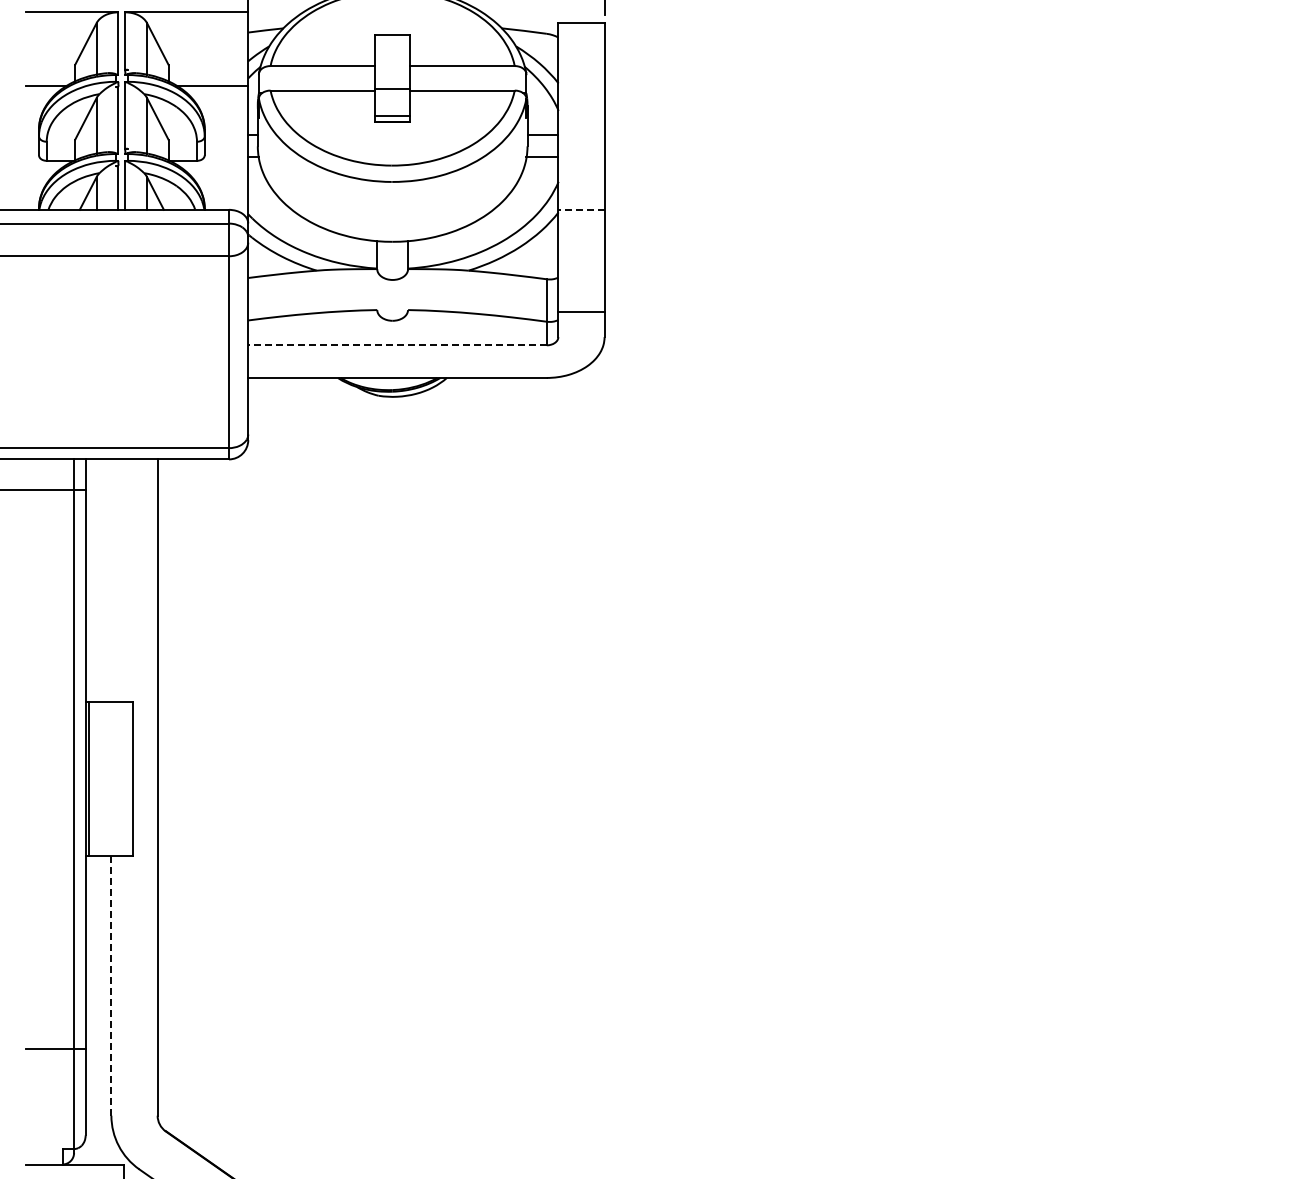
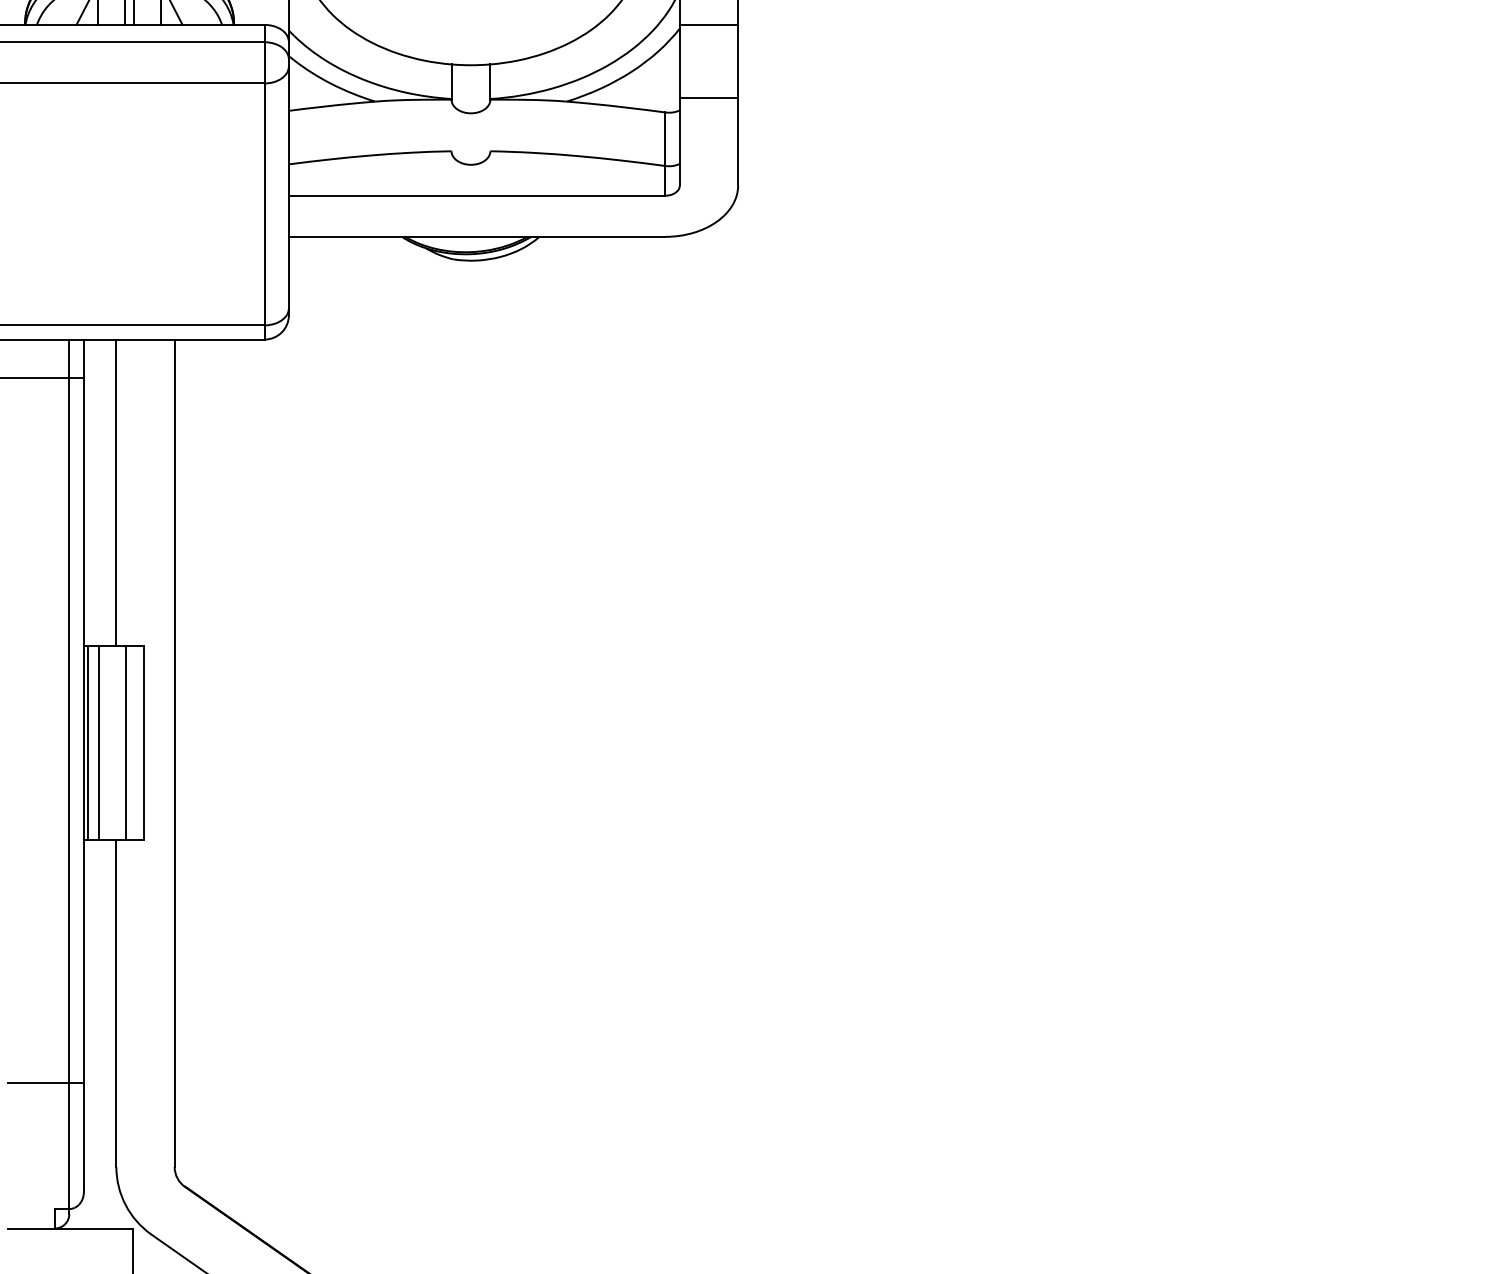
line: (580, 210) -> (707, 25), dashed -> solid
line: (581, 312) -> (709, 98), moved
line: (397, 345) -> (477, 195), dashed -> solid
line: (111, 580) -> (116, 492), added
line: (97, 779) -> (98, 743), added
line: (119, 779) -> (126, 743), added
line: (111, 985) -> (116, 1002), dashed -> solid

